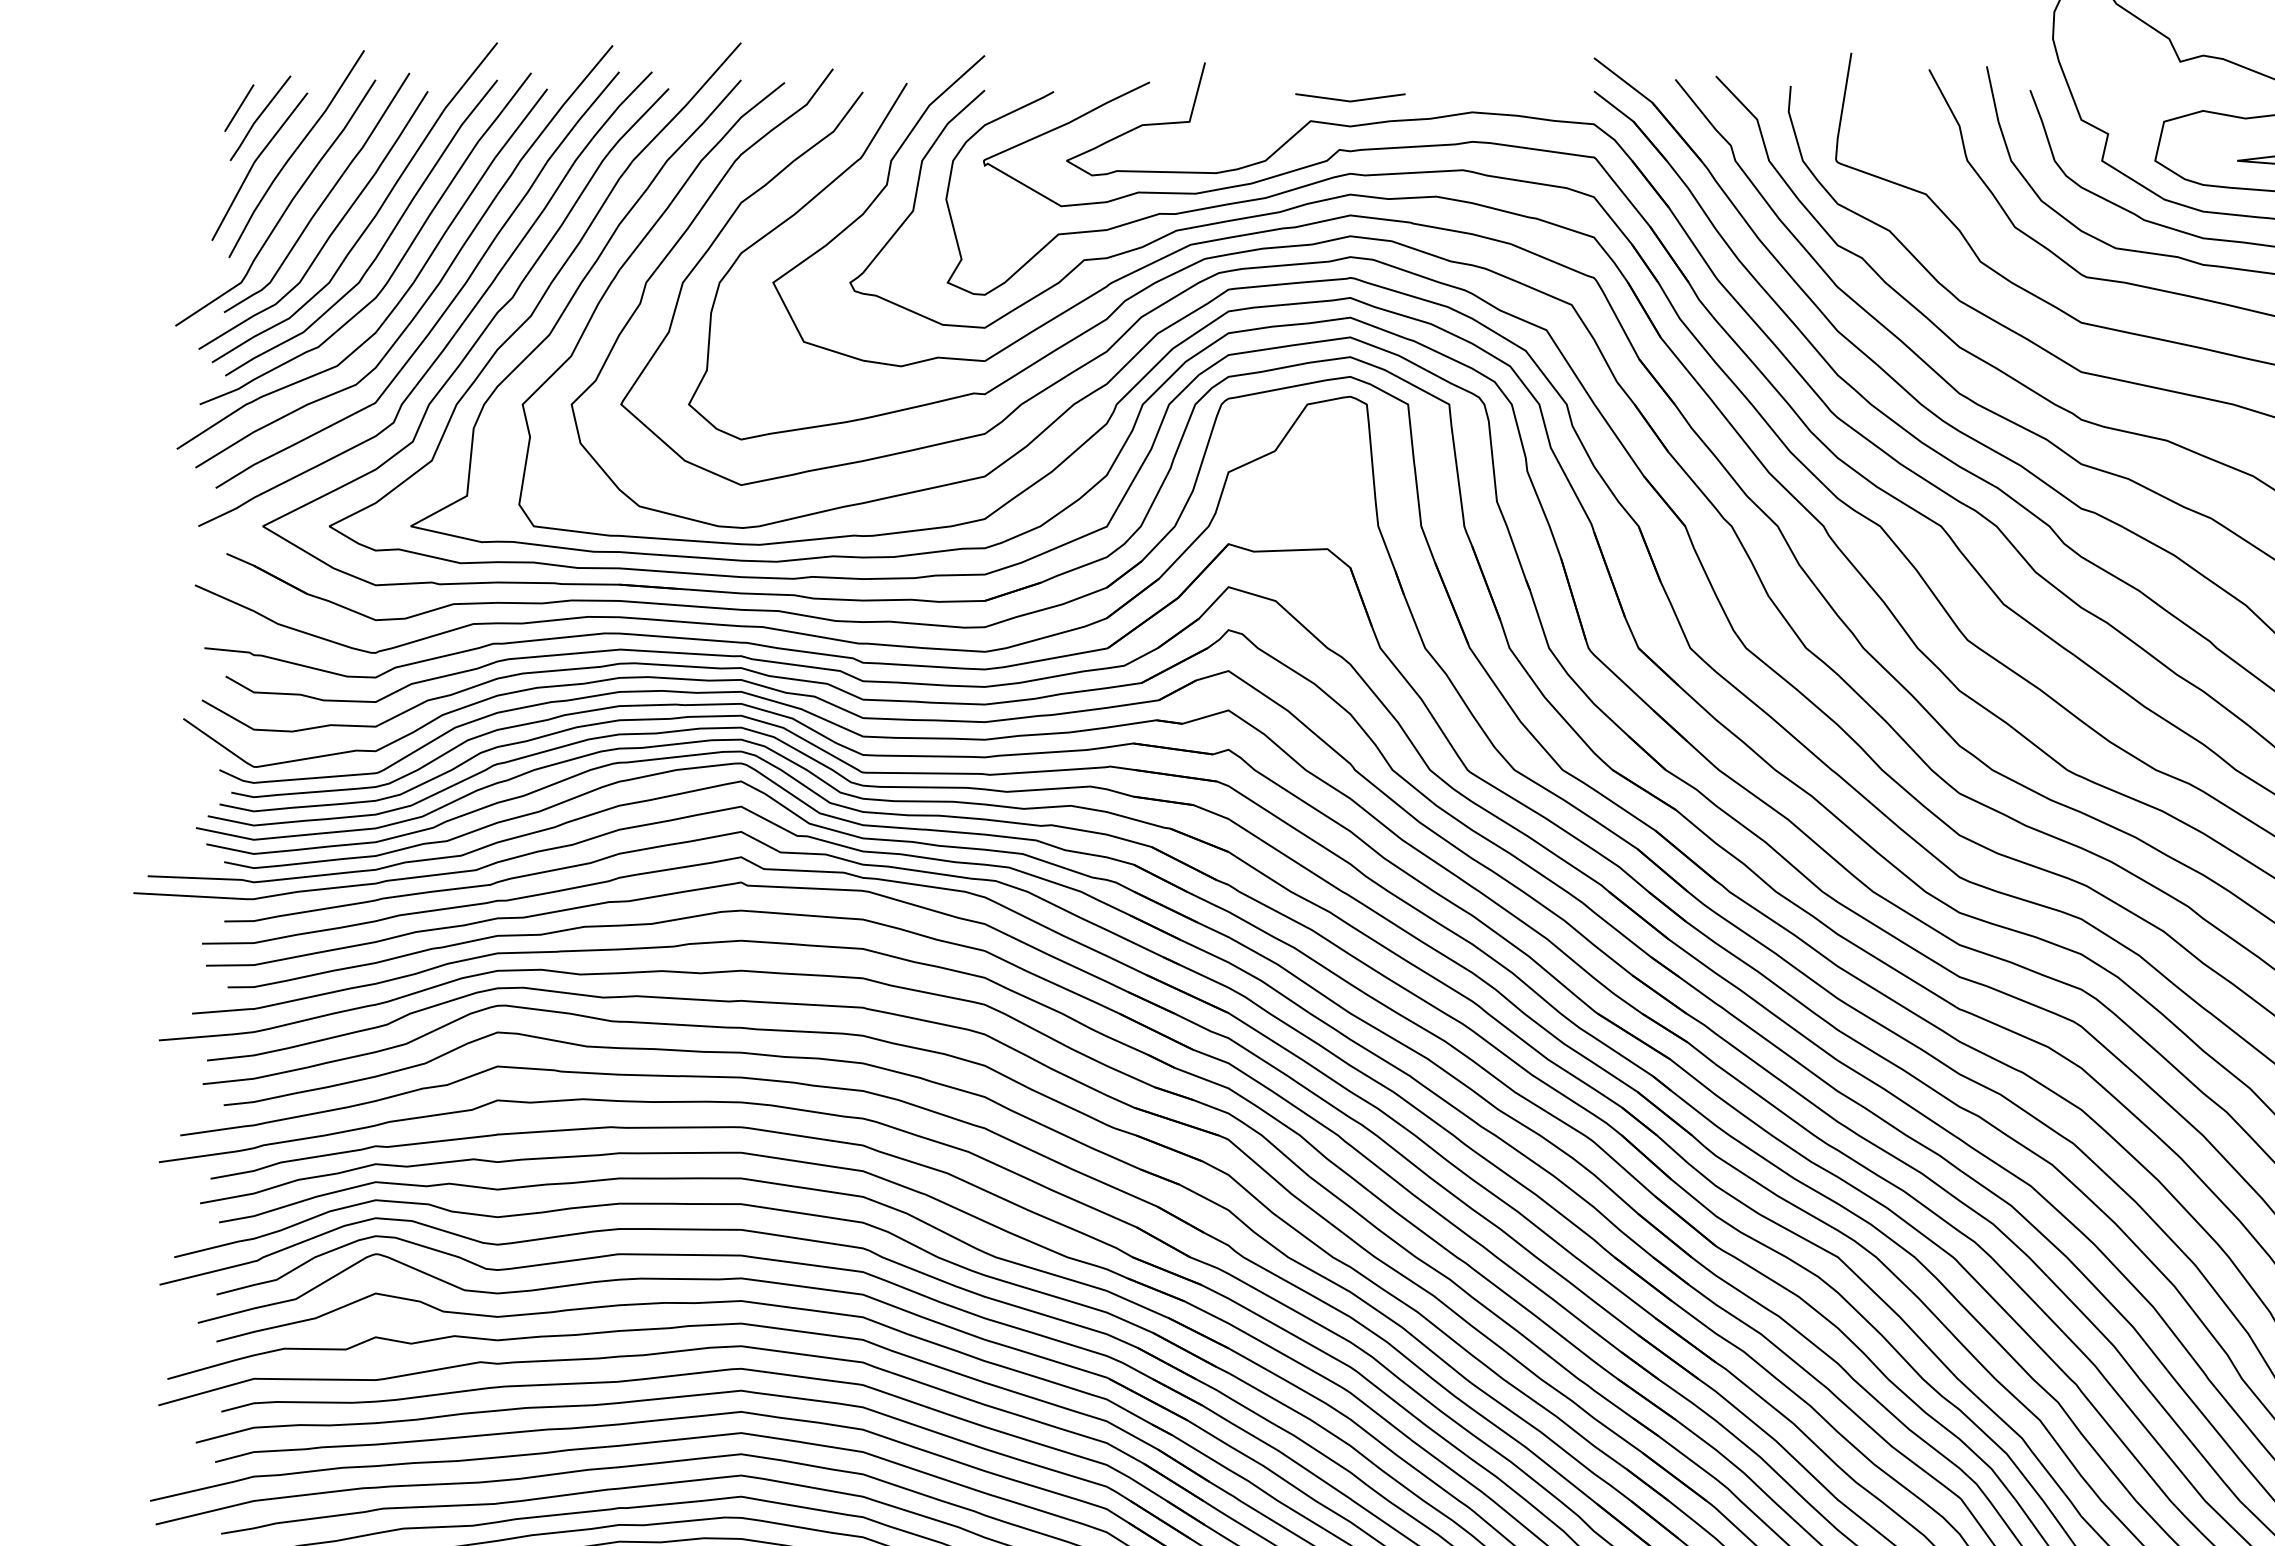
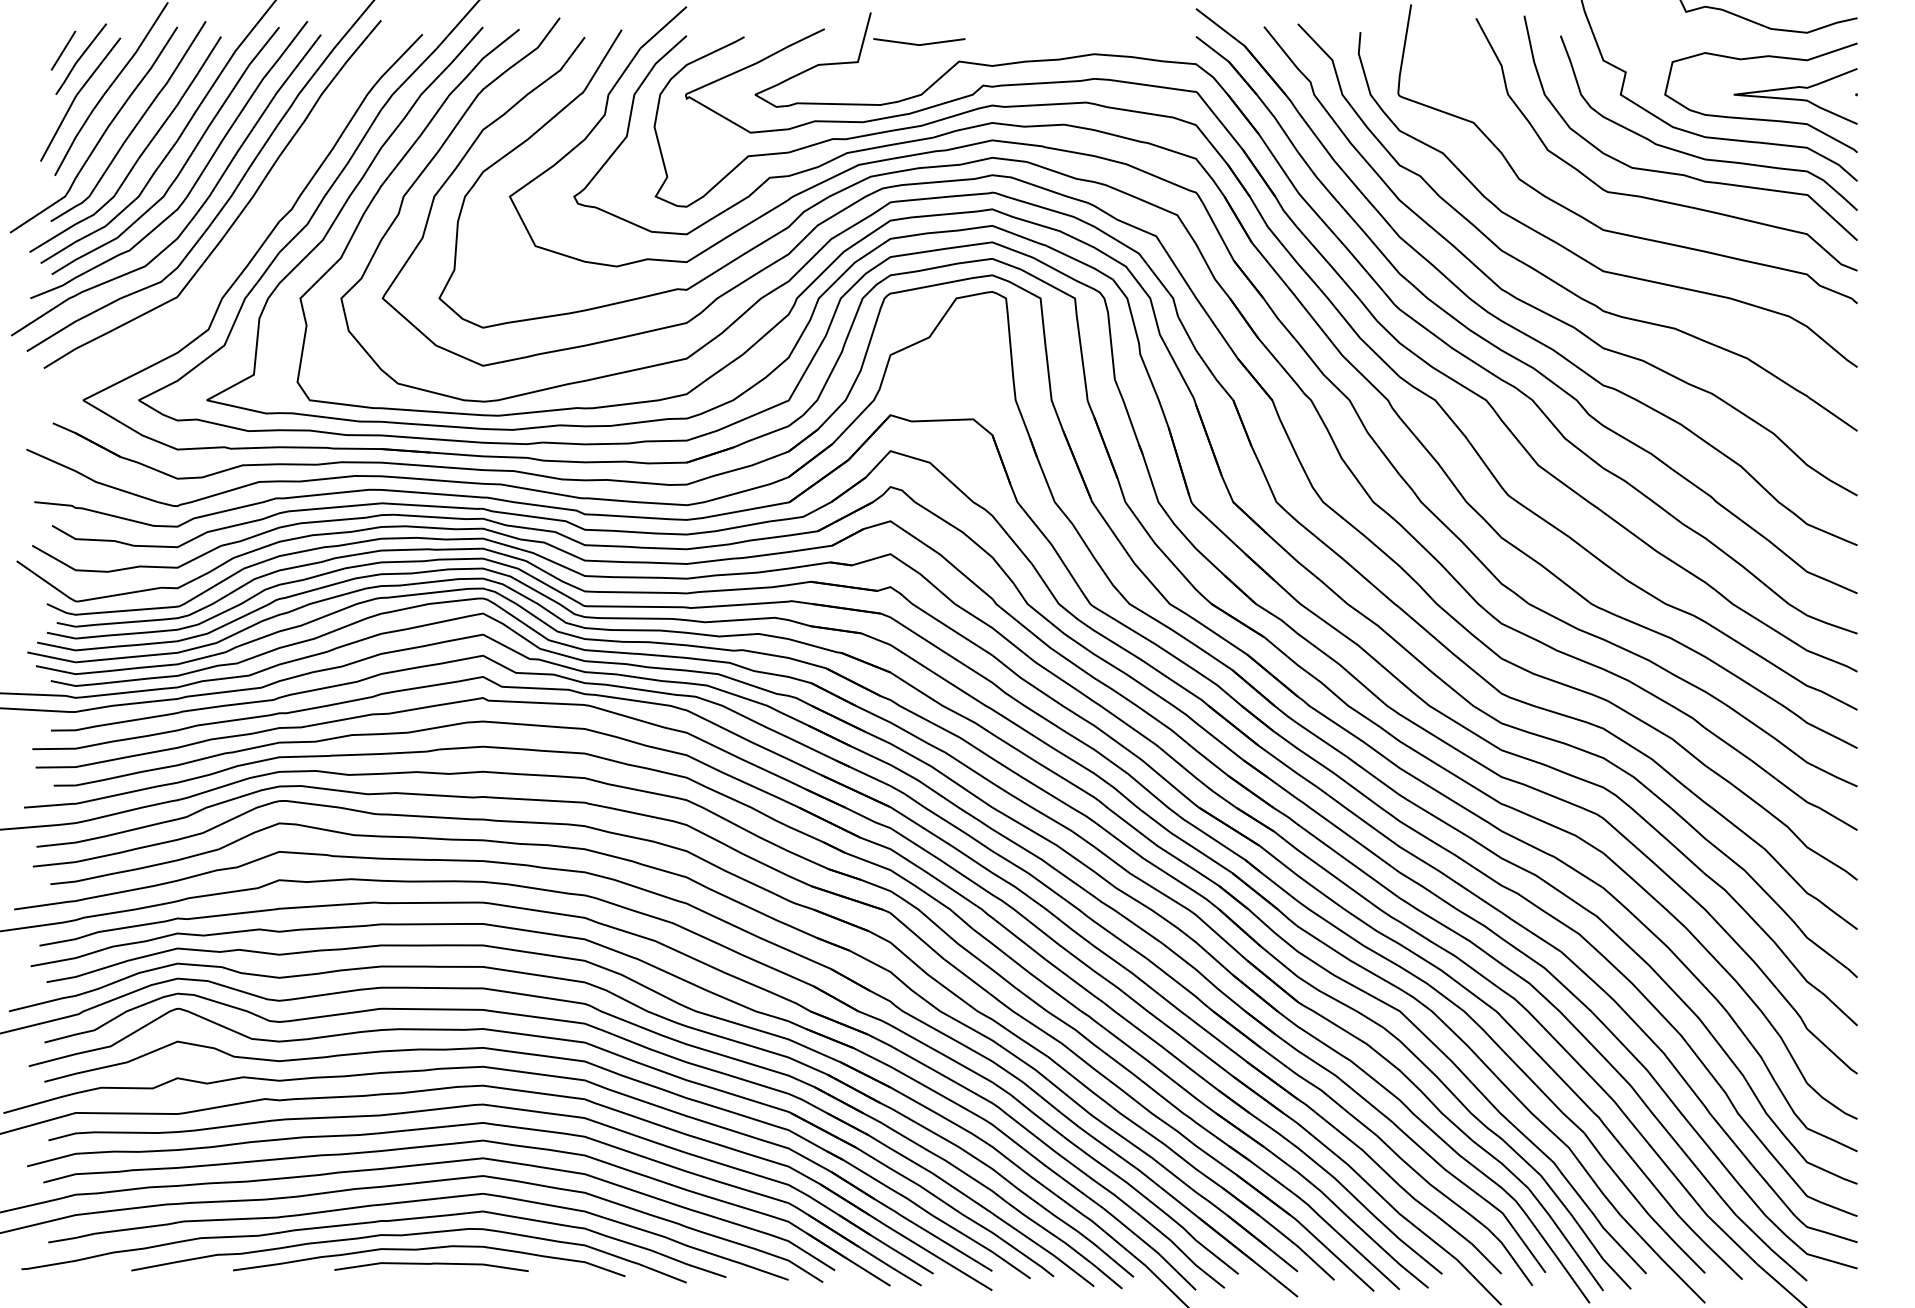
line: (1350, 100) -> (919, 44), moved
curve: (459, 325) -> (247, 232), removed

